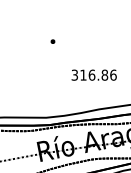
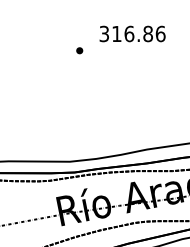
text: (93, 74) -> (131, 32), moved

